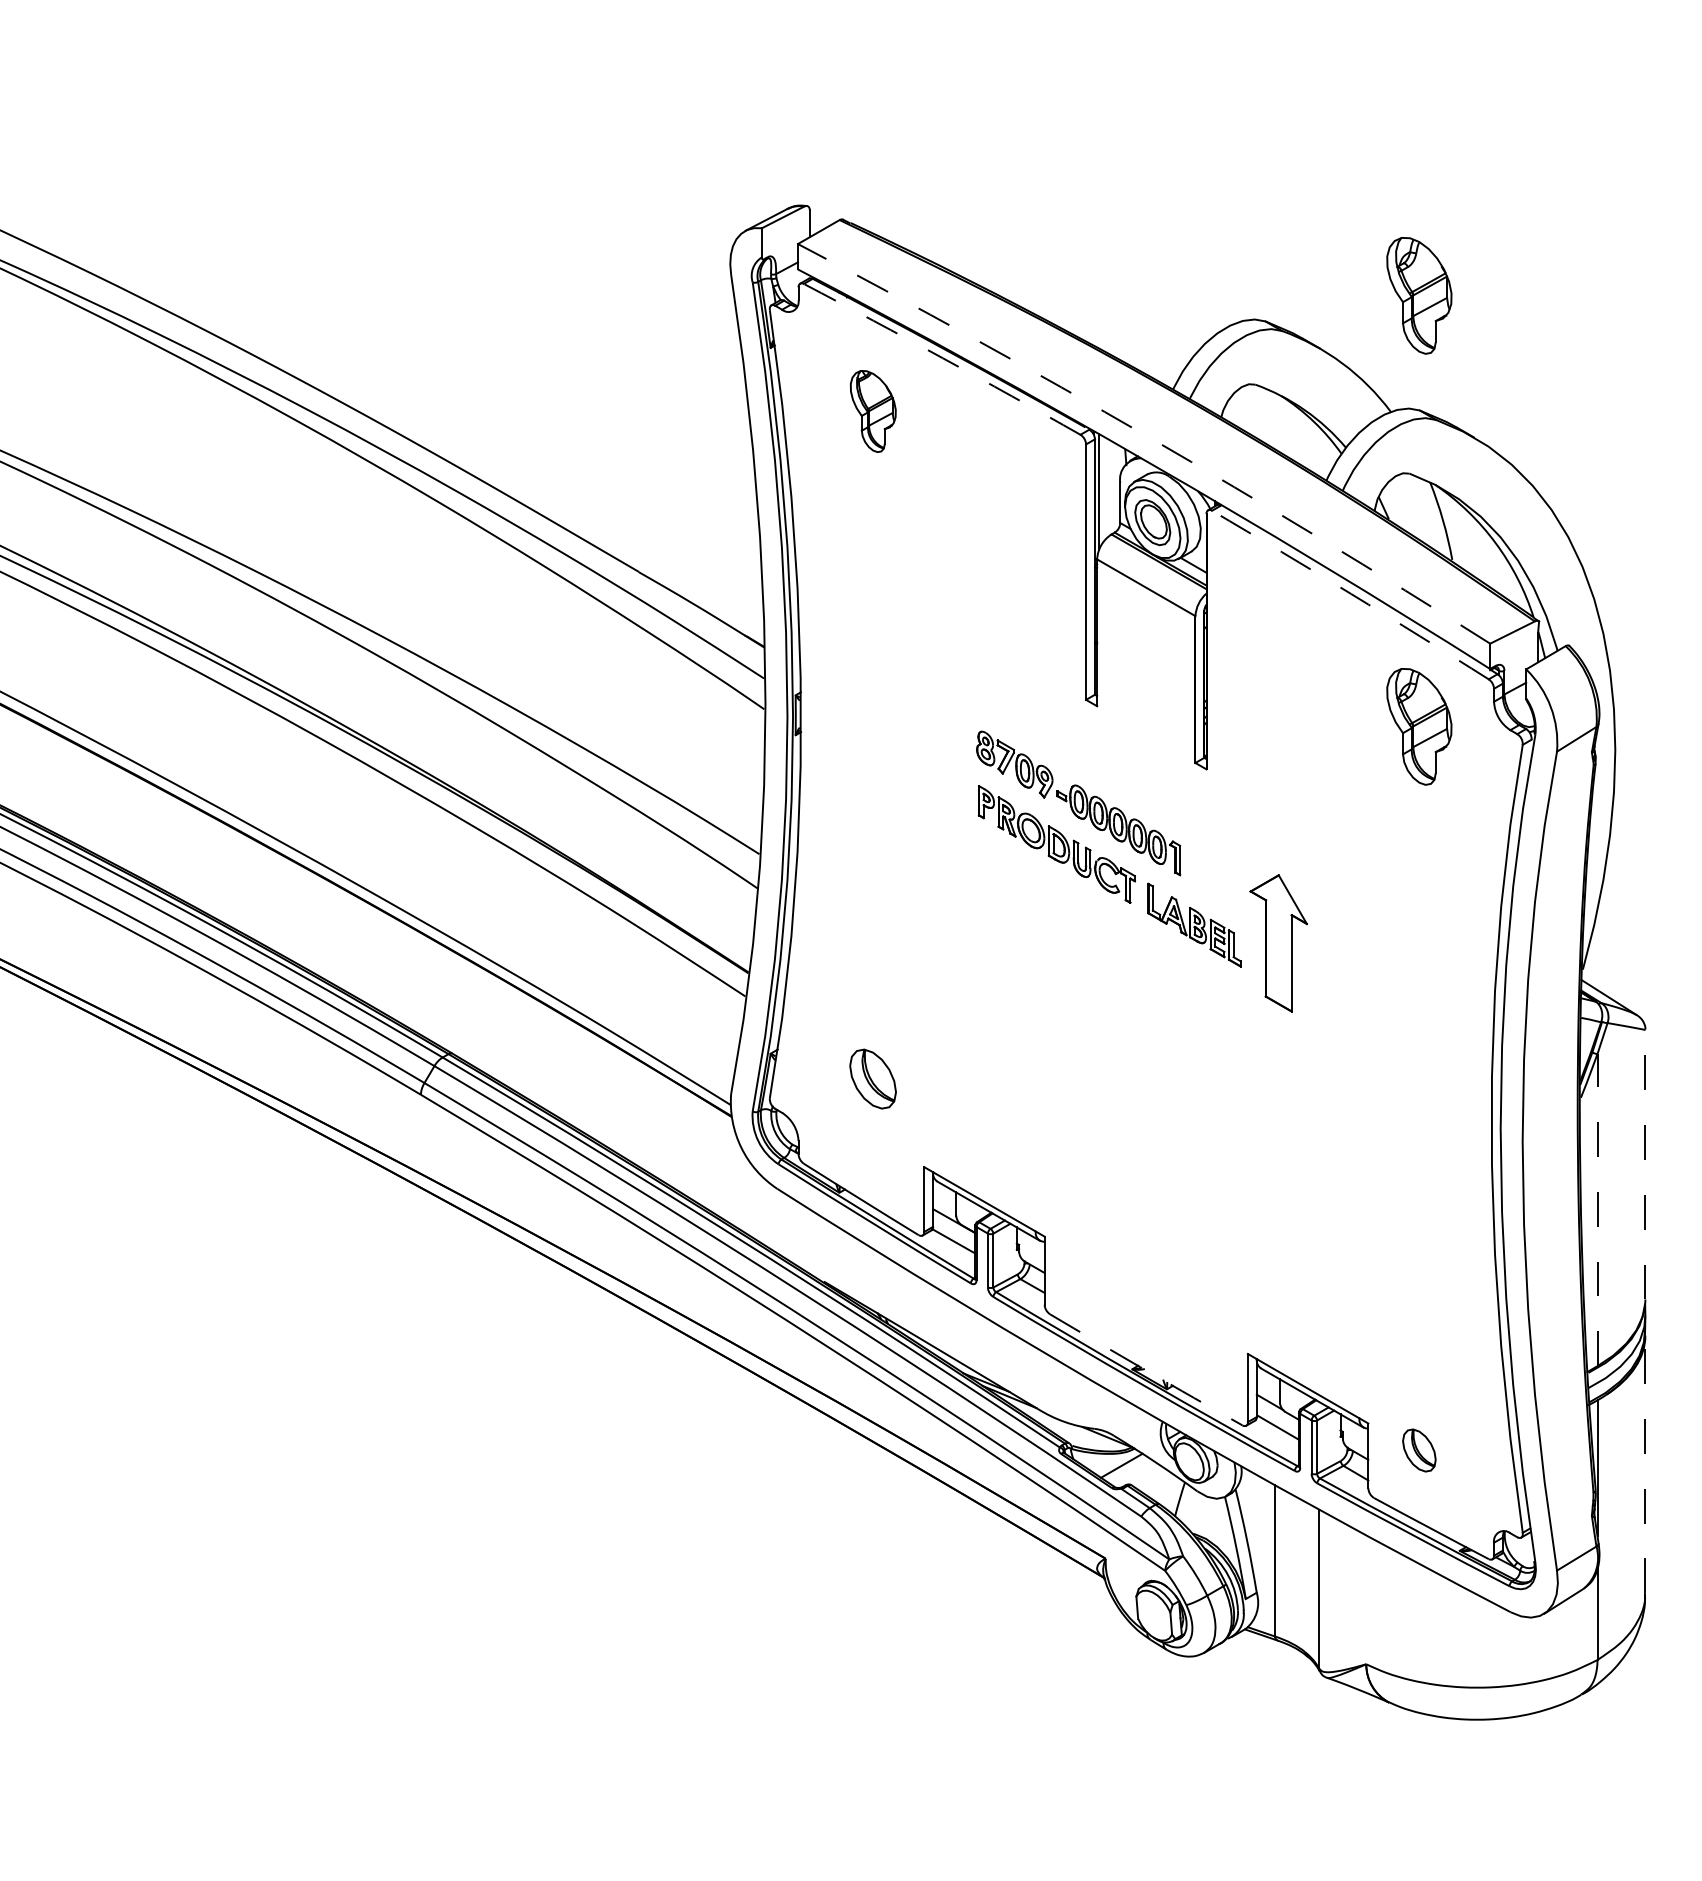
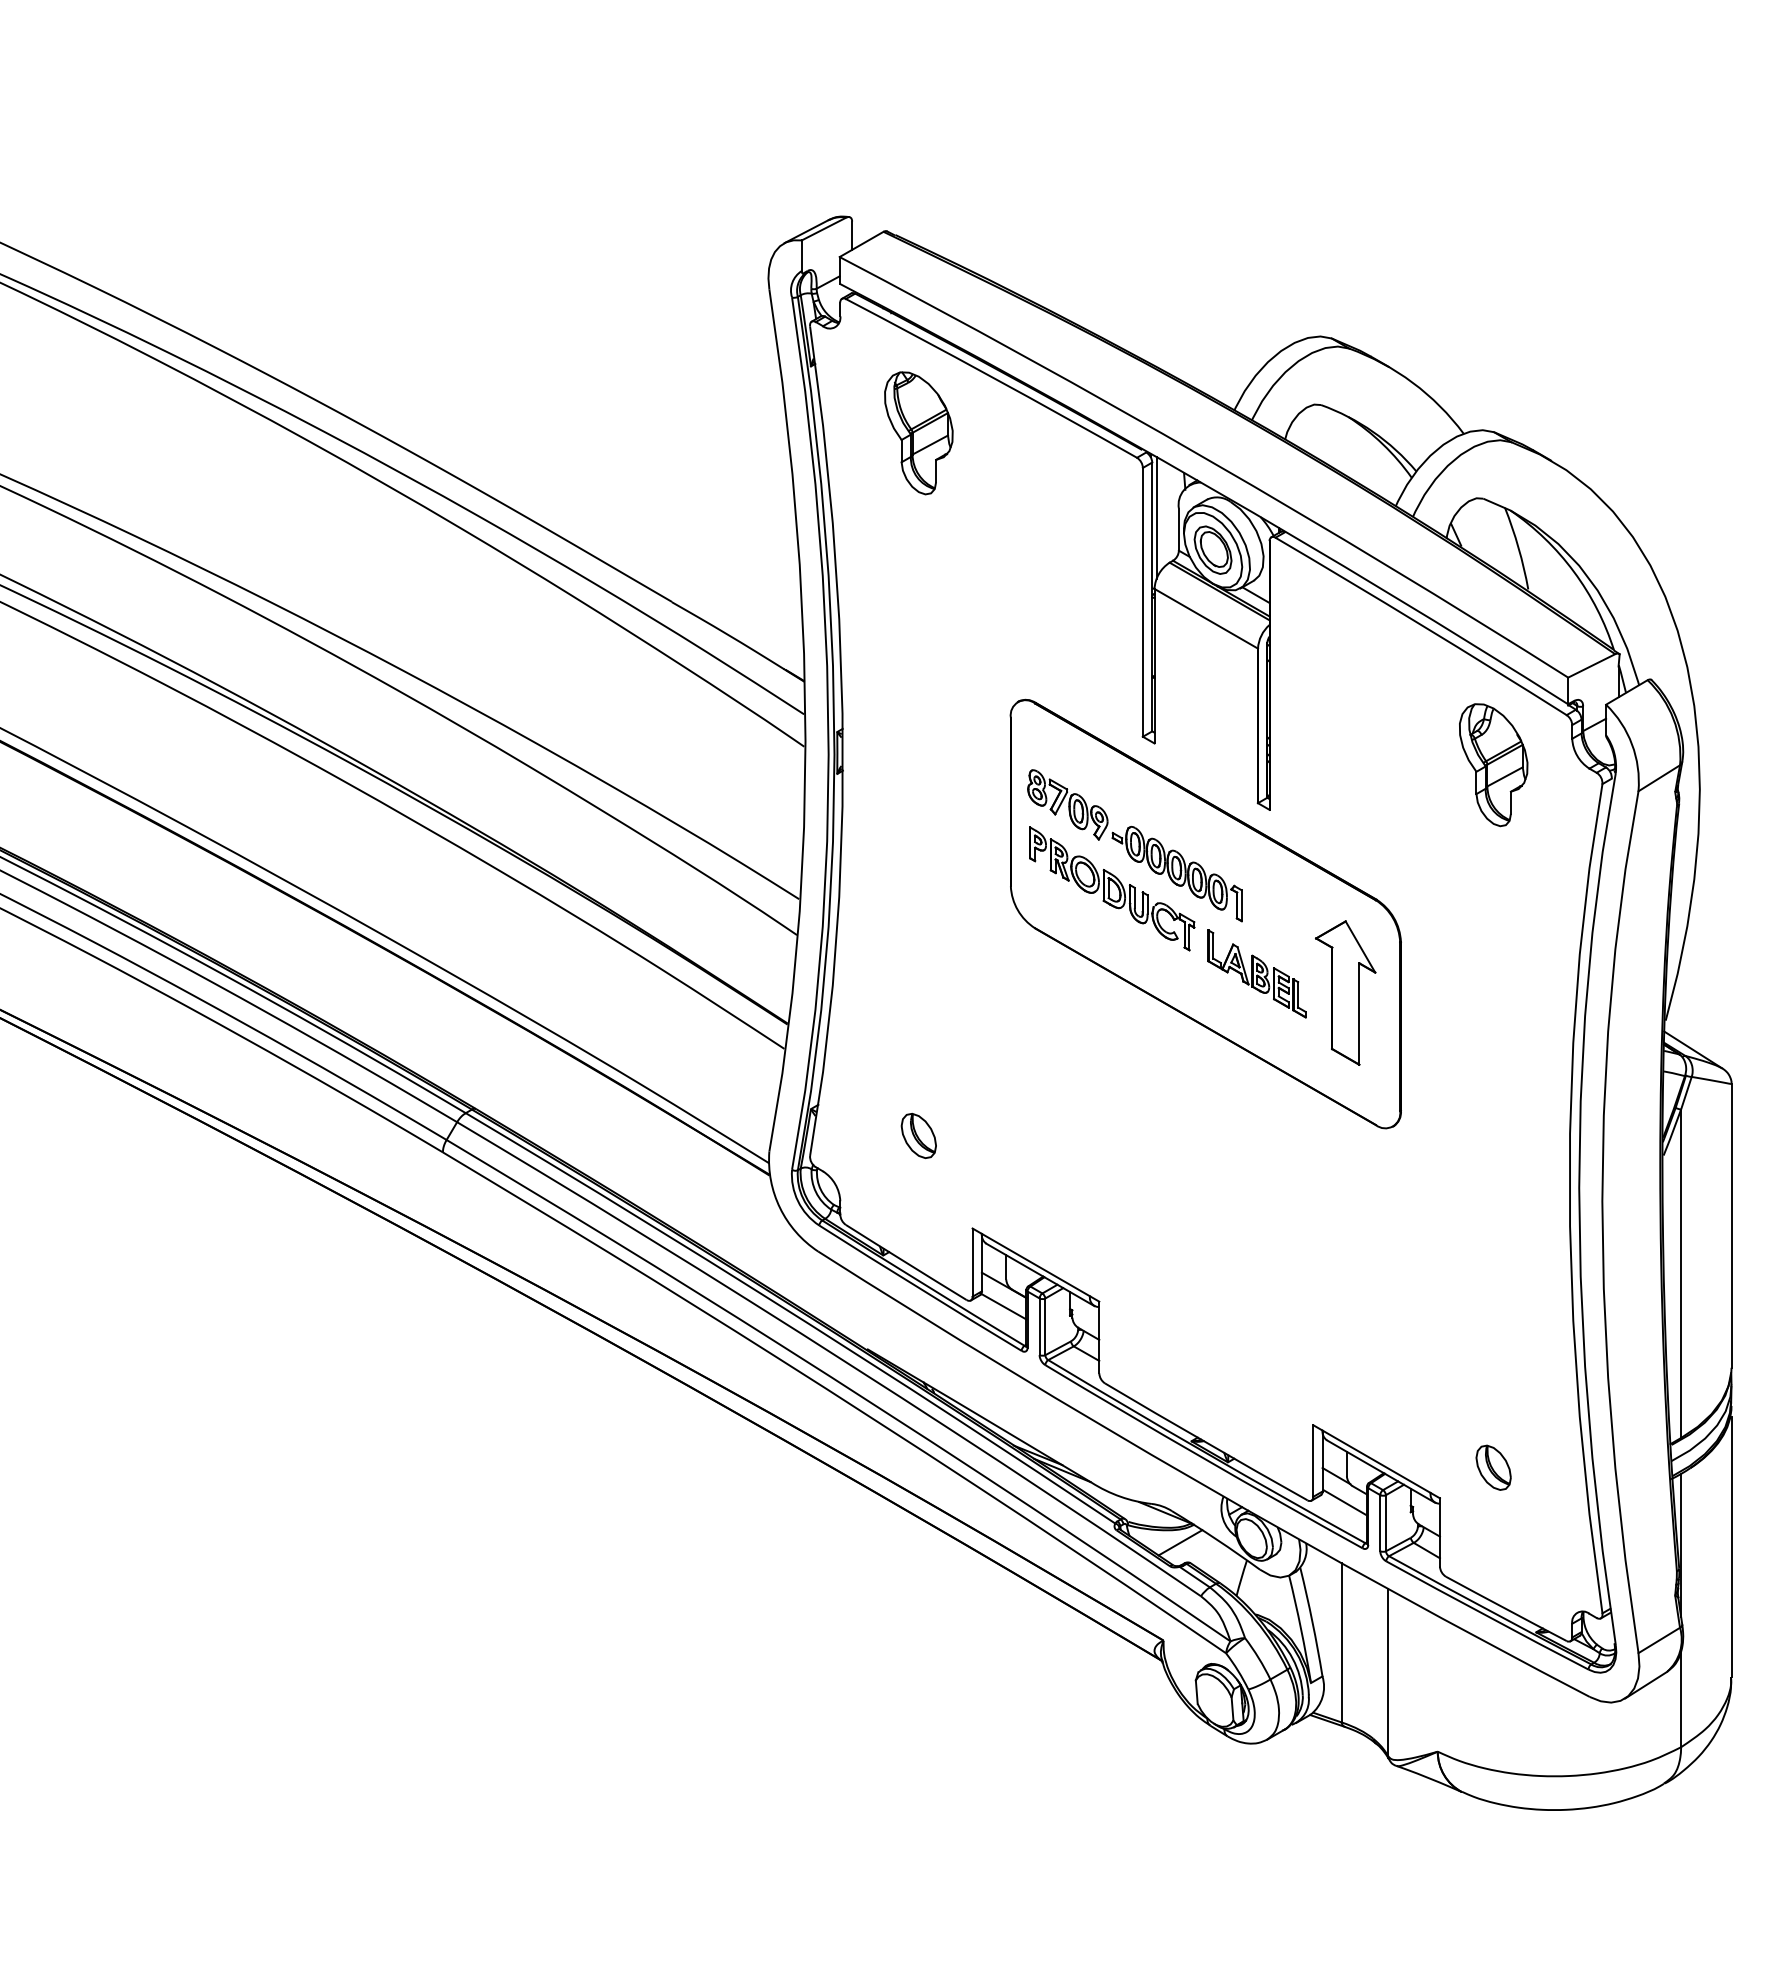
part: (1419, 295) -> (1493, 311), removed
arc: (942, 358) -> (991, 377), dashed -> solid
part: (873, 411) -> (919, 433), size x1.43
arc: (1148, 436) -> (1208, 459), dashed -> solid
arc: (1351, 593) -> (1422, 624), dashed -> solid
part: (1145, 867) -> (1205, 913), added
part: (873, 1079) -> (919, 1136), size x0.71
line: (1645, 1164) -> (1731, 1225), dashed -> solid
line: (1597, 1209) -> (1681, 1273), dashed -> solid
arc: (1145, 1370) -> (1205, 1442), dashed -> solid
part: (1419, 1450) -> (1493, 1467), moved
line: (1645, 1469) -> (1731, 1546), dashed -> solid

